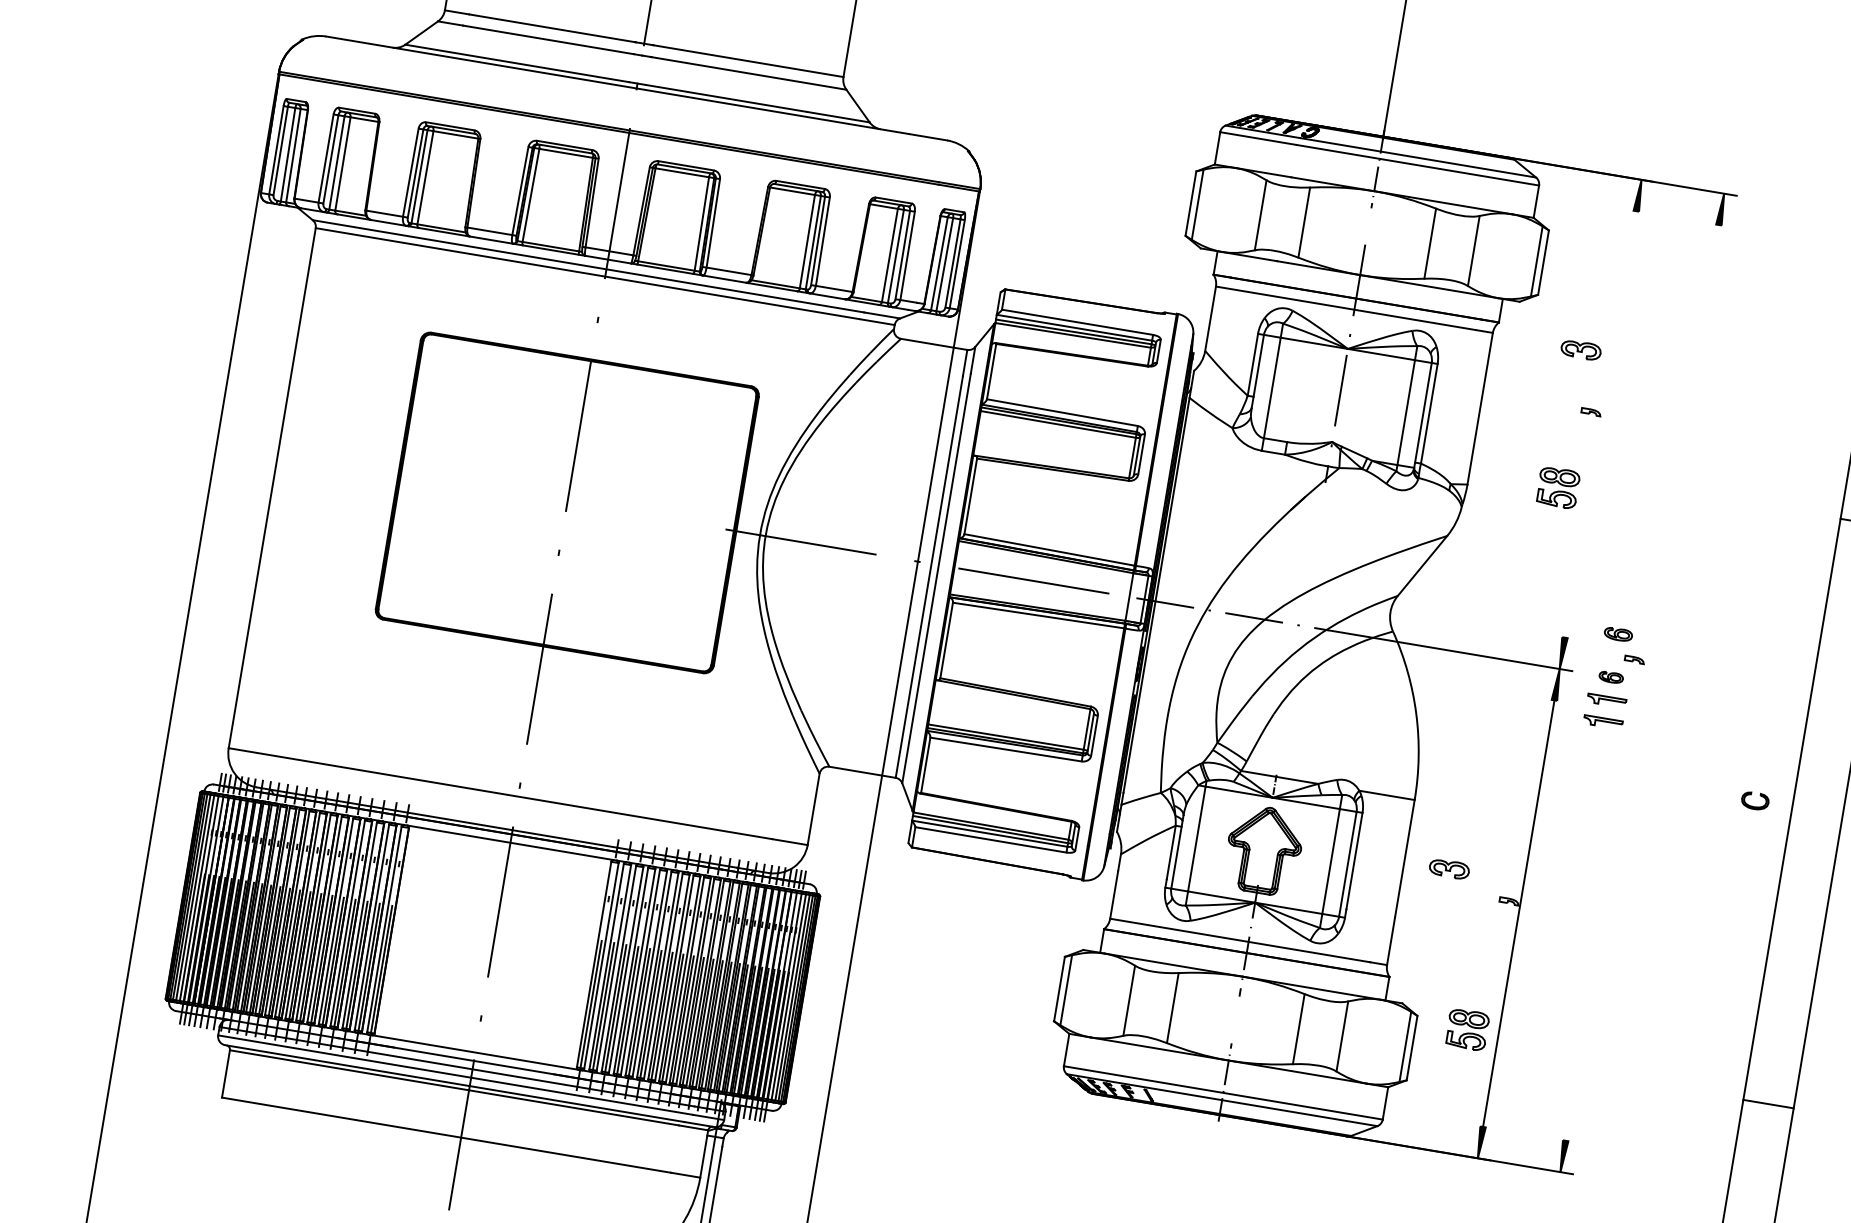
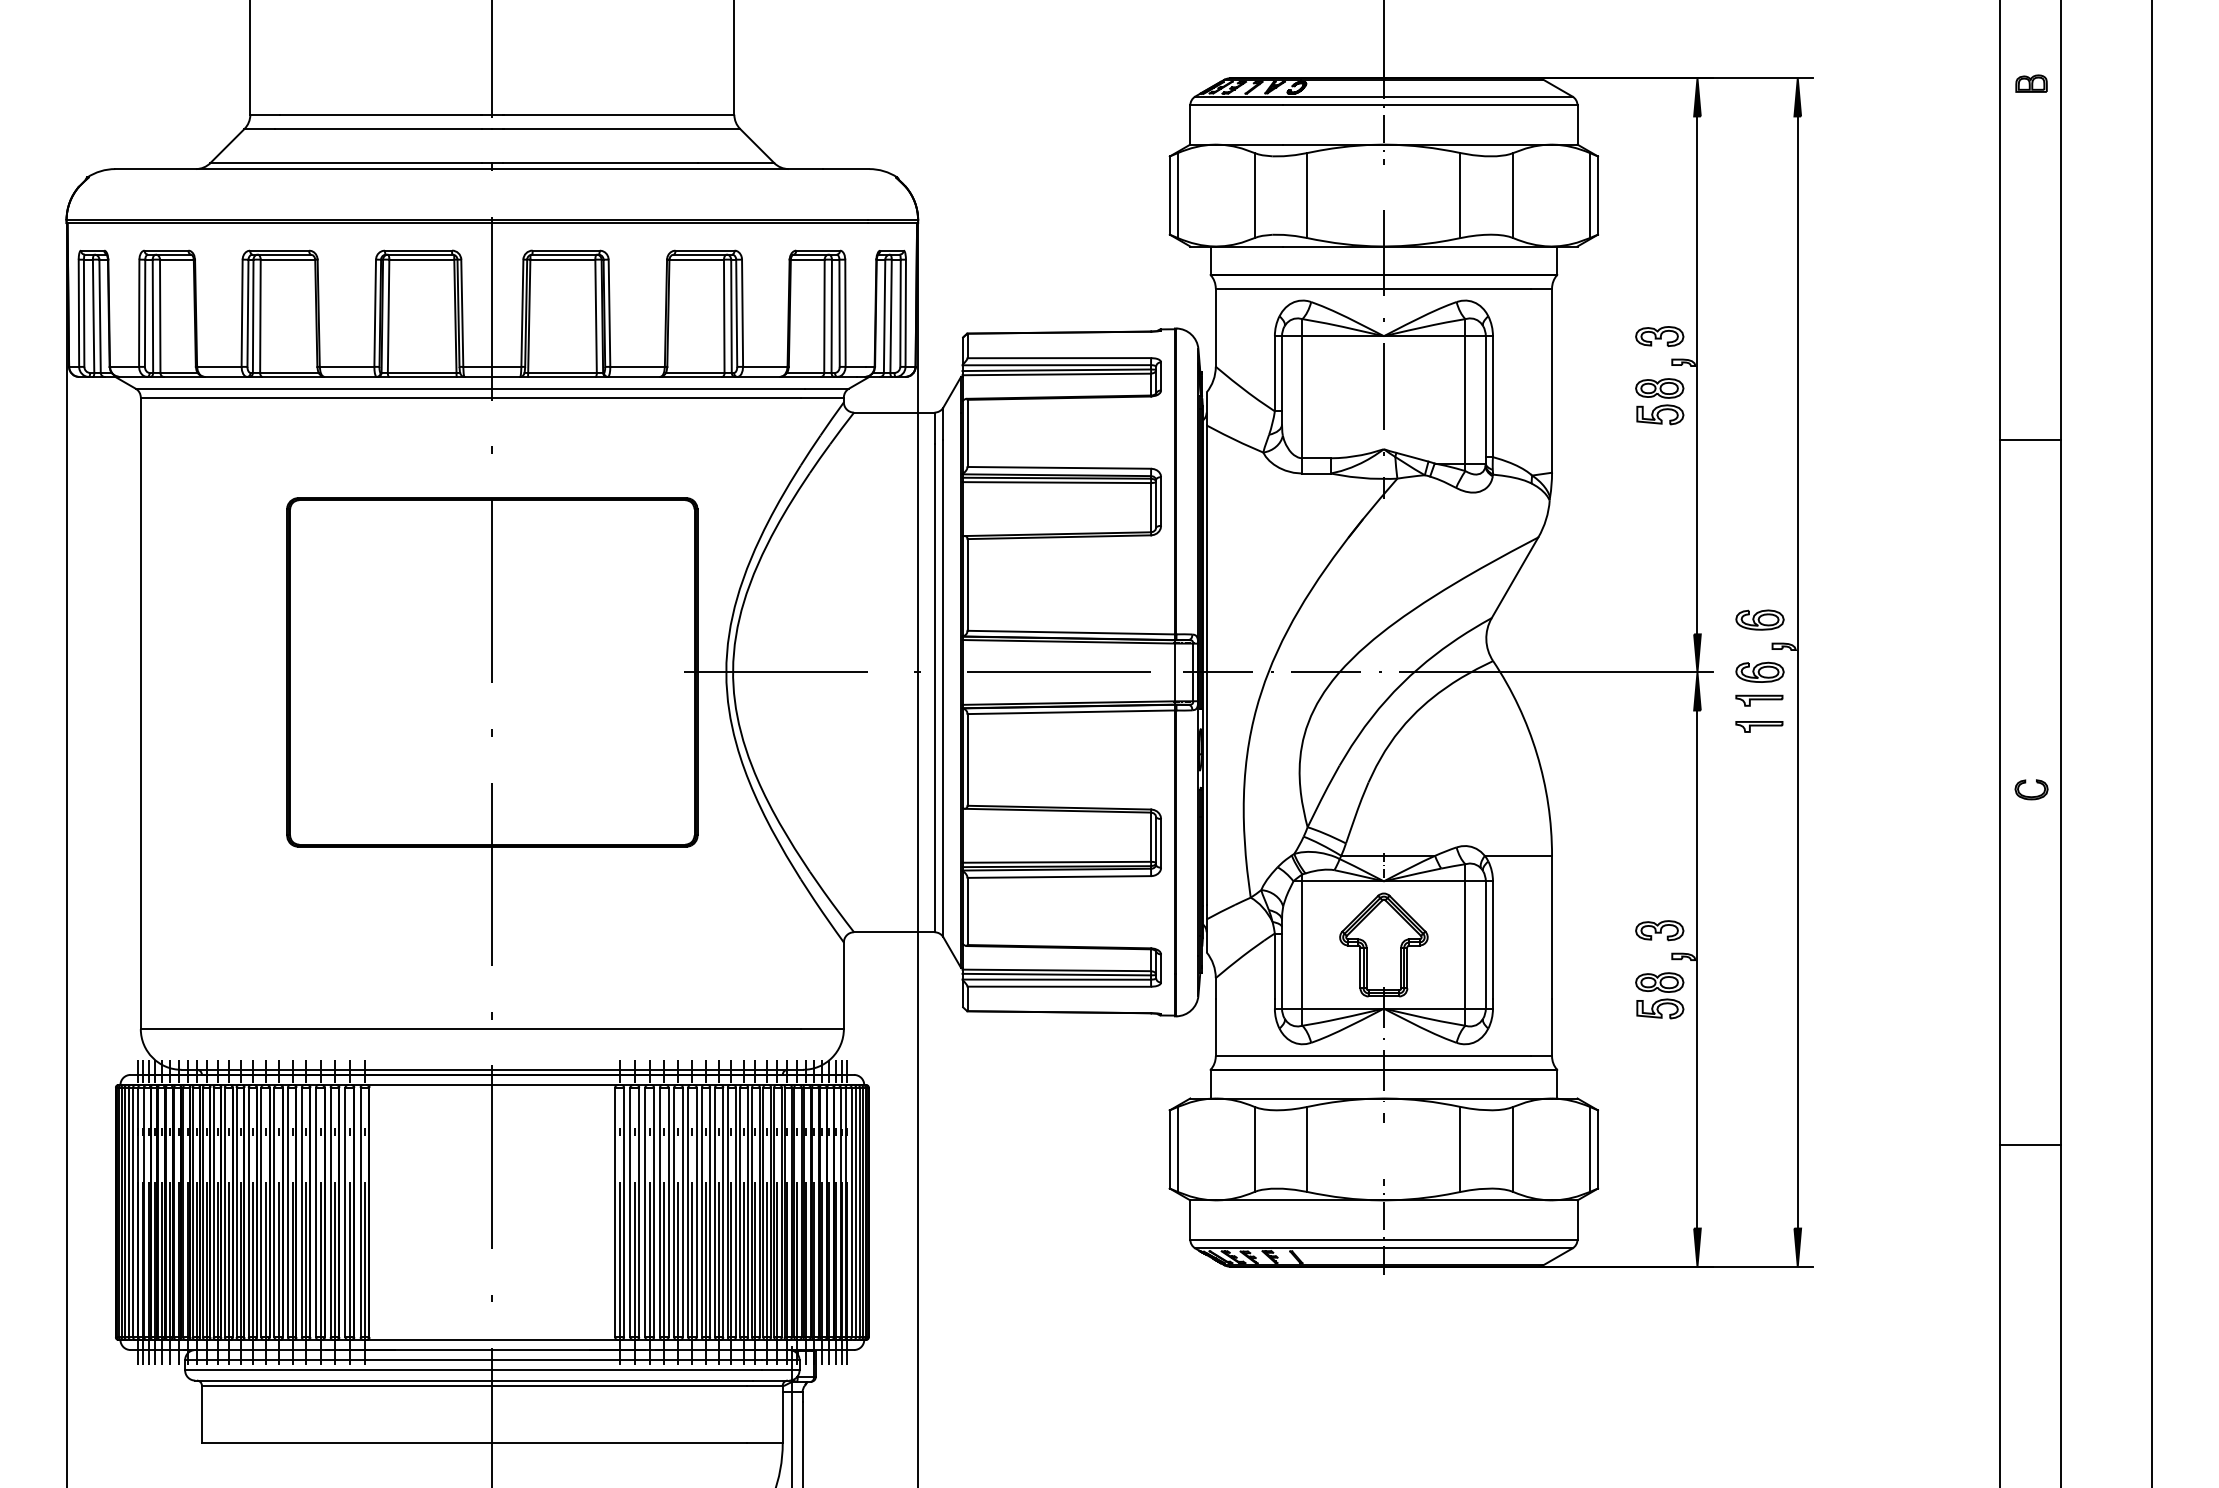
part: (1580, 350) -> (1659, 336), moved
line: (1600, 424) -> (1697, 375), added
part: (1557, 487) -> (1659, 401), moved
part: (1618, 633) -> (1759, 619), size x1.43
part: (1610, 676) -> (1759, 671), size x1.67
line: (1642, 682) -> (1797, 672), added
part: (1754, 806) -> (2031, 796), moved
part: (1449, 868) -> (1659, 930), moved
part: (1467, 1029) -> (1659, 995), moved

